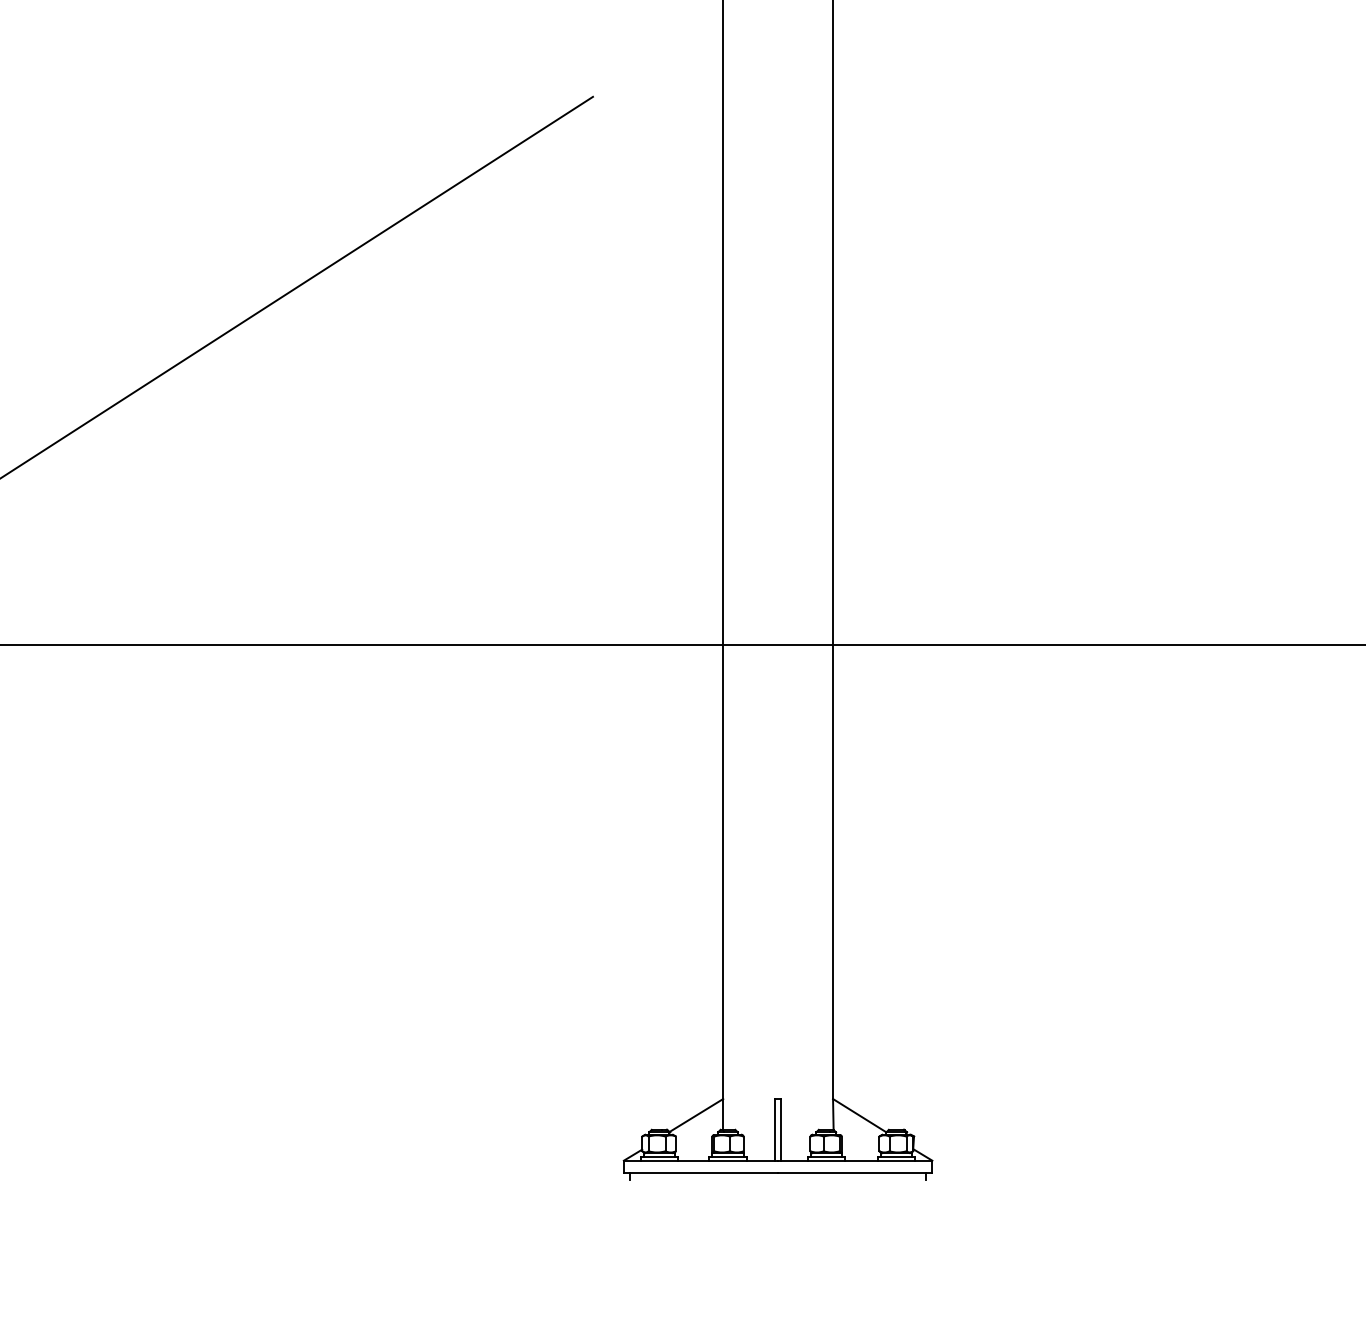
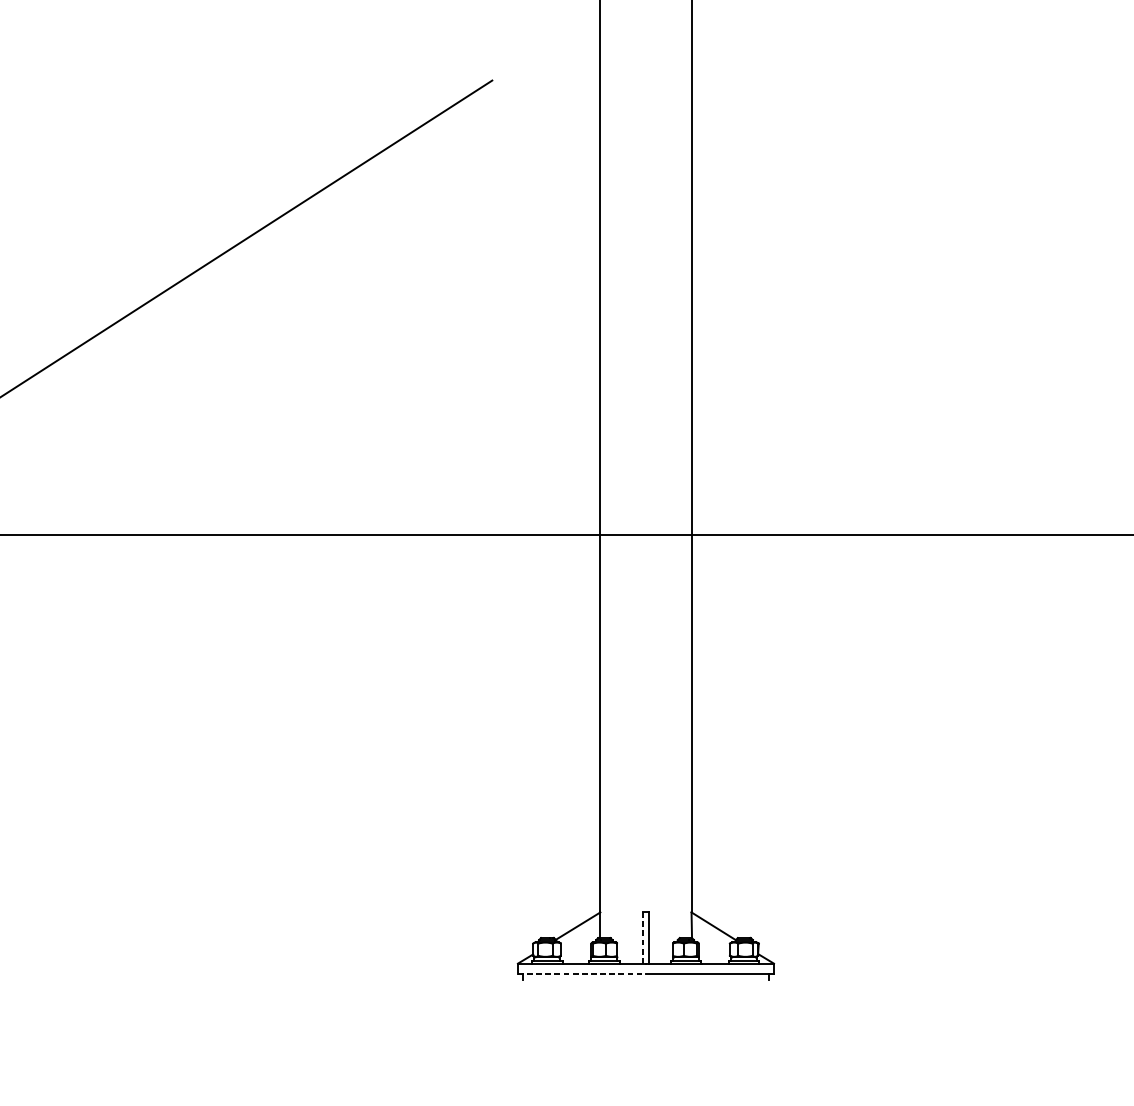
line: (775, 1129) -> (643, 937), solid -> dashed
line: (701, 1173) -> (582, 974), solid -> dashed

